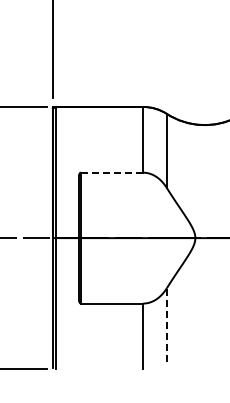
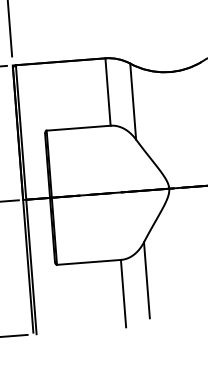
line: (112, 172) -> (79, 127), dashed -> solid
line: (166, 324) -> (146, 279), dashed -> solid

